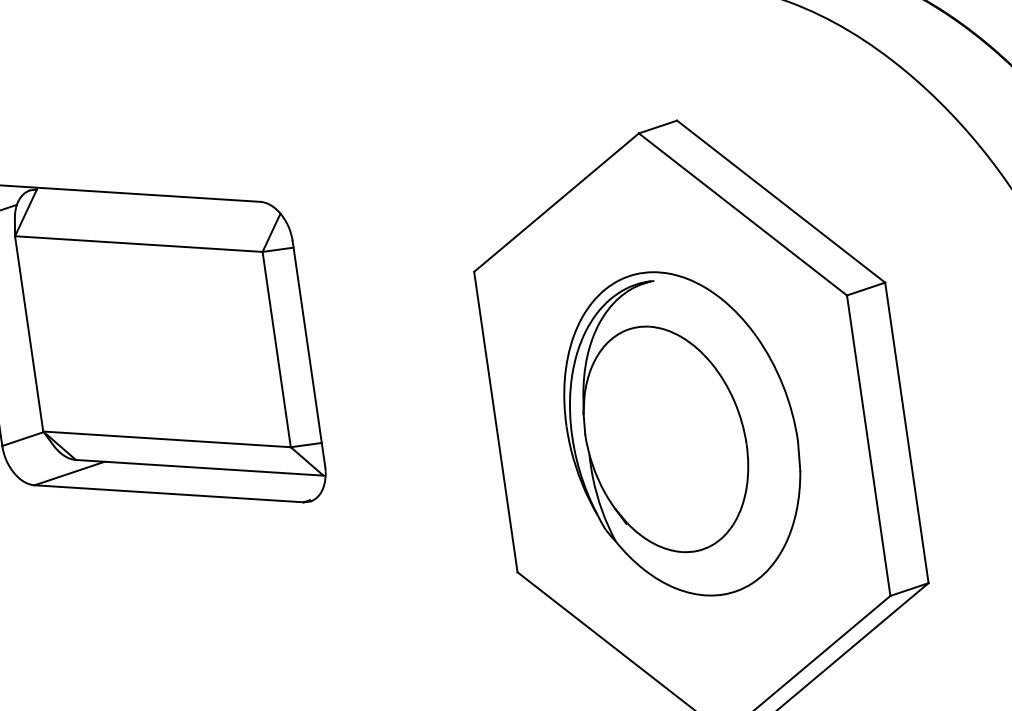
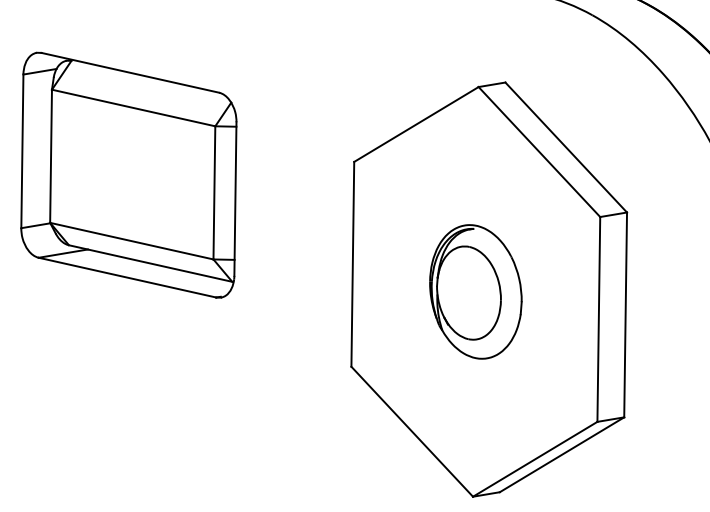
part: (681, 433) -> (475, 291), size x0.6

